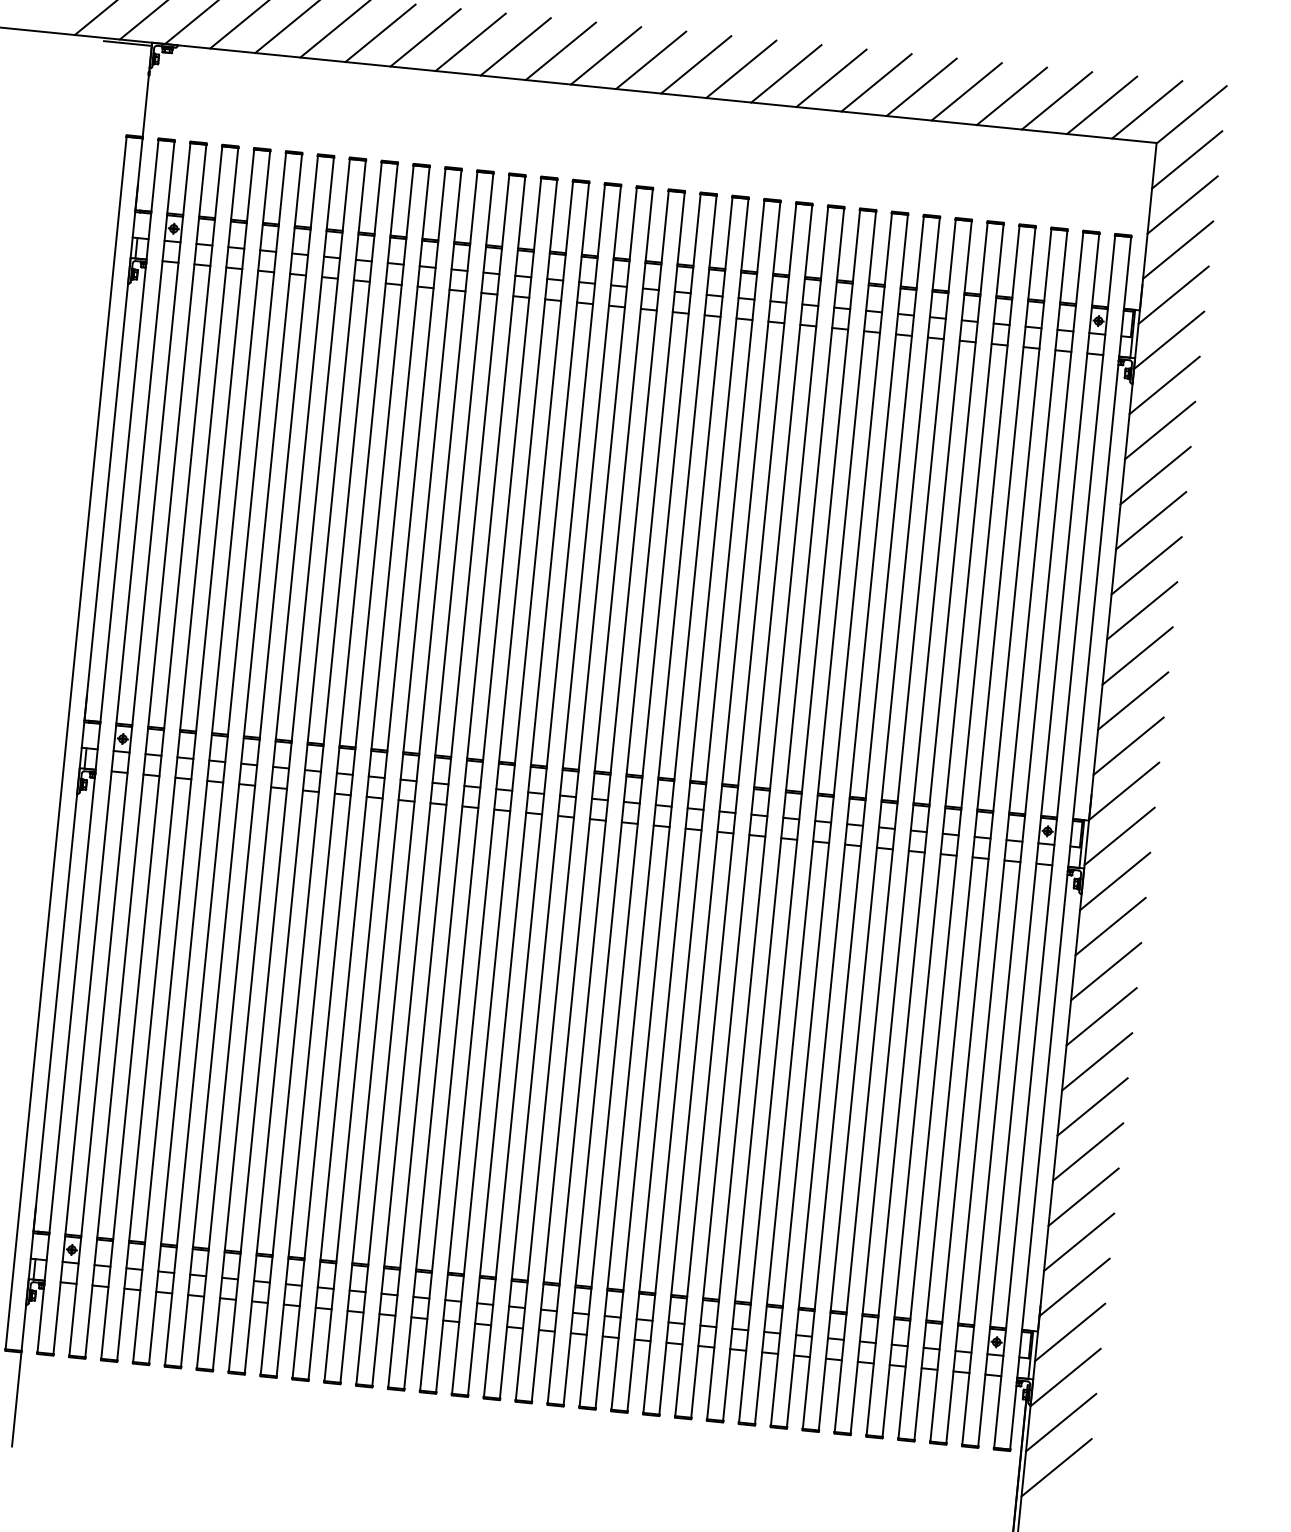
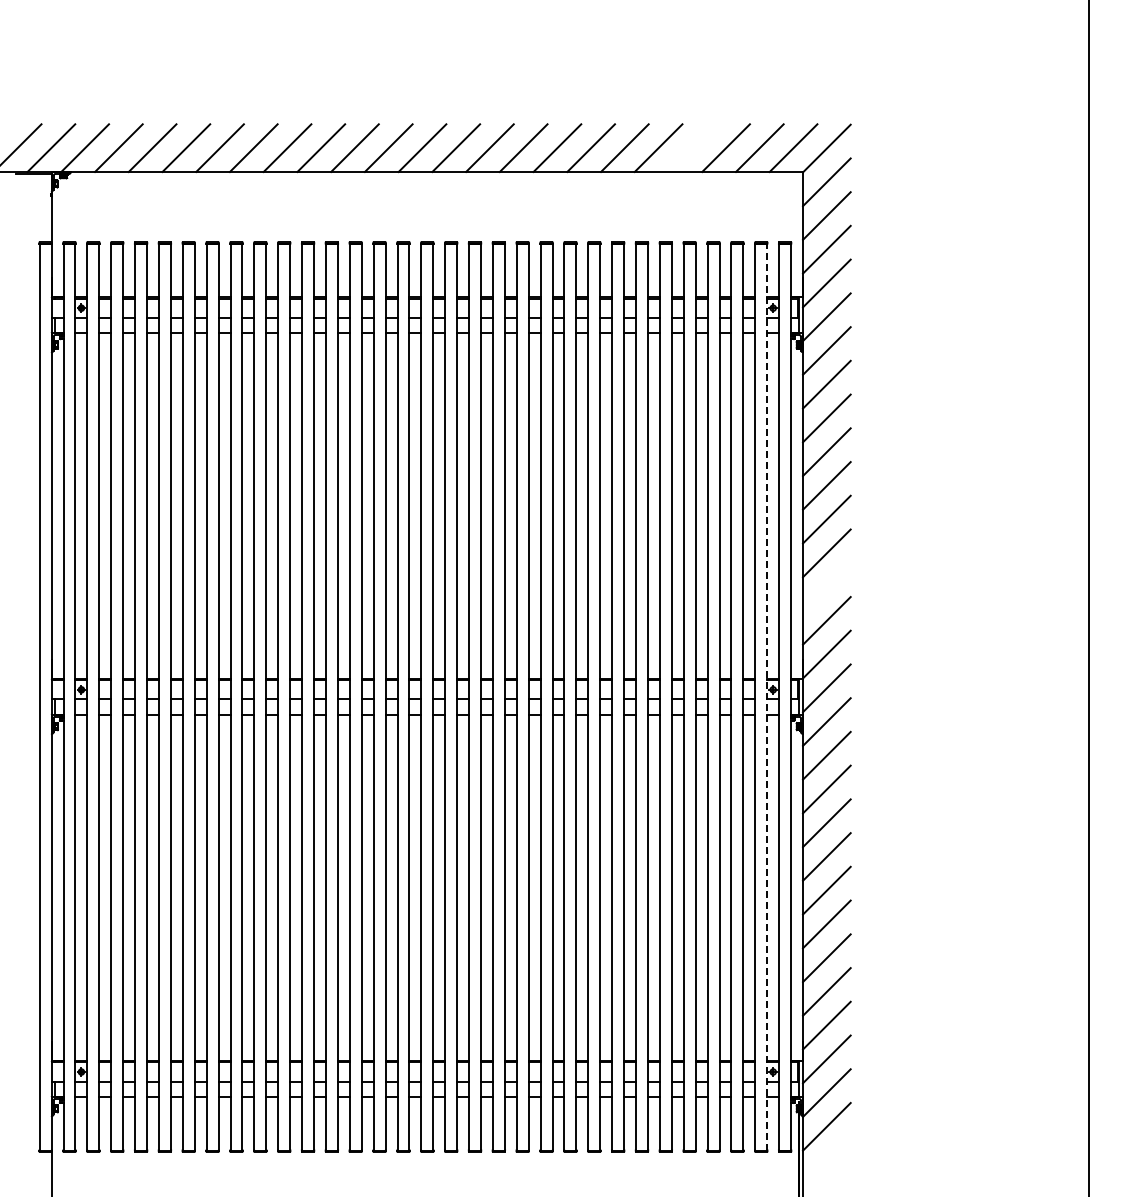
line: (1012, 95) -> (692, 147), removed
line: (1132, 700) -> (826, 586), removed
line: (1039, 839) -> (767, 696), solid -> dashed
line: (1056, 1467) -> (826, 1160), removed

